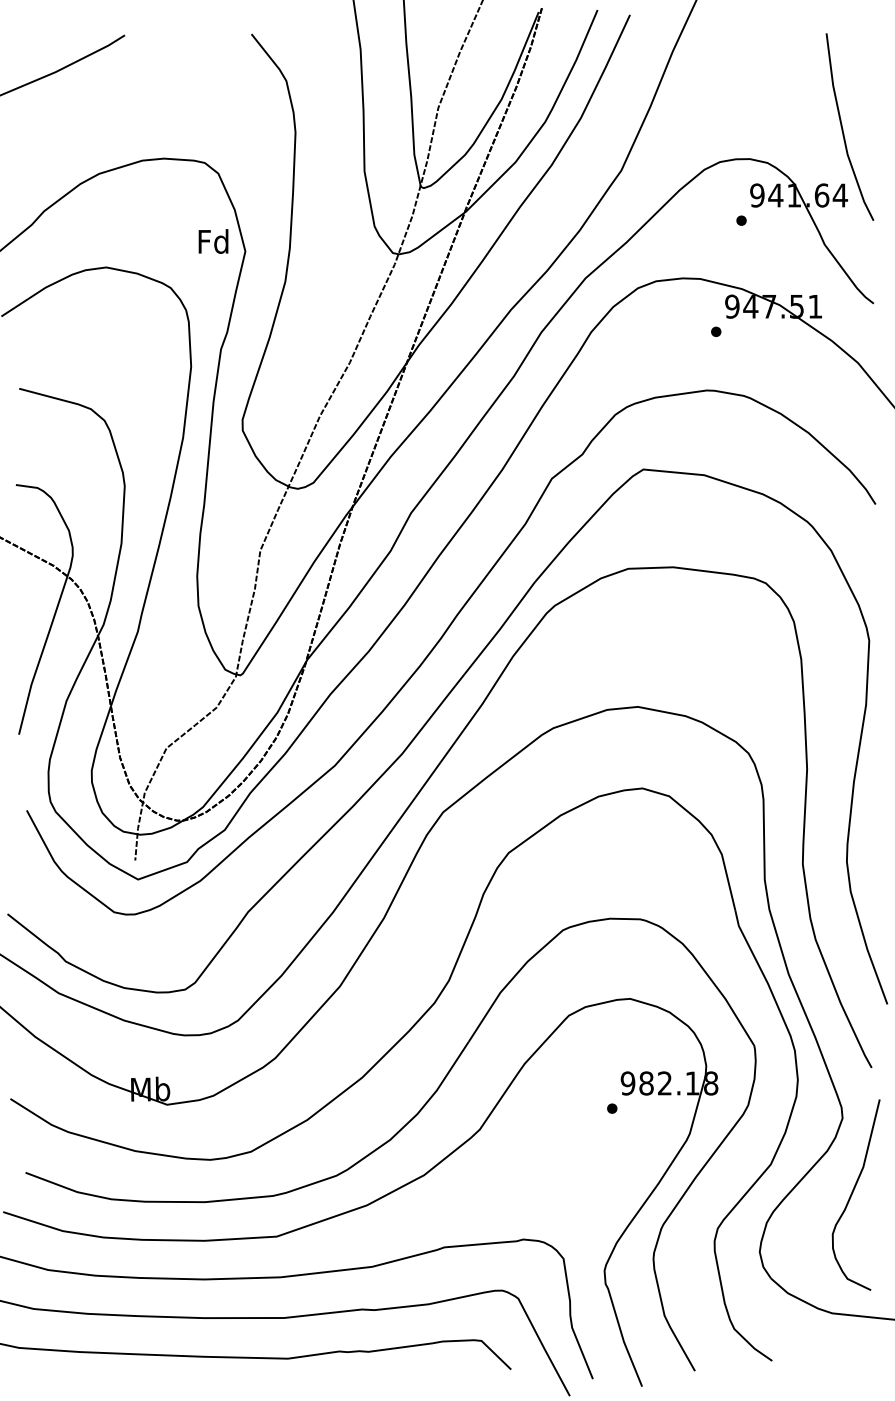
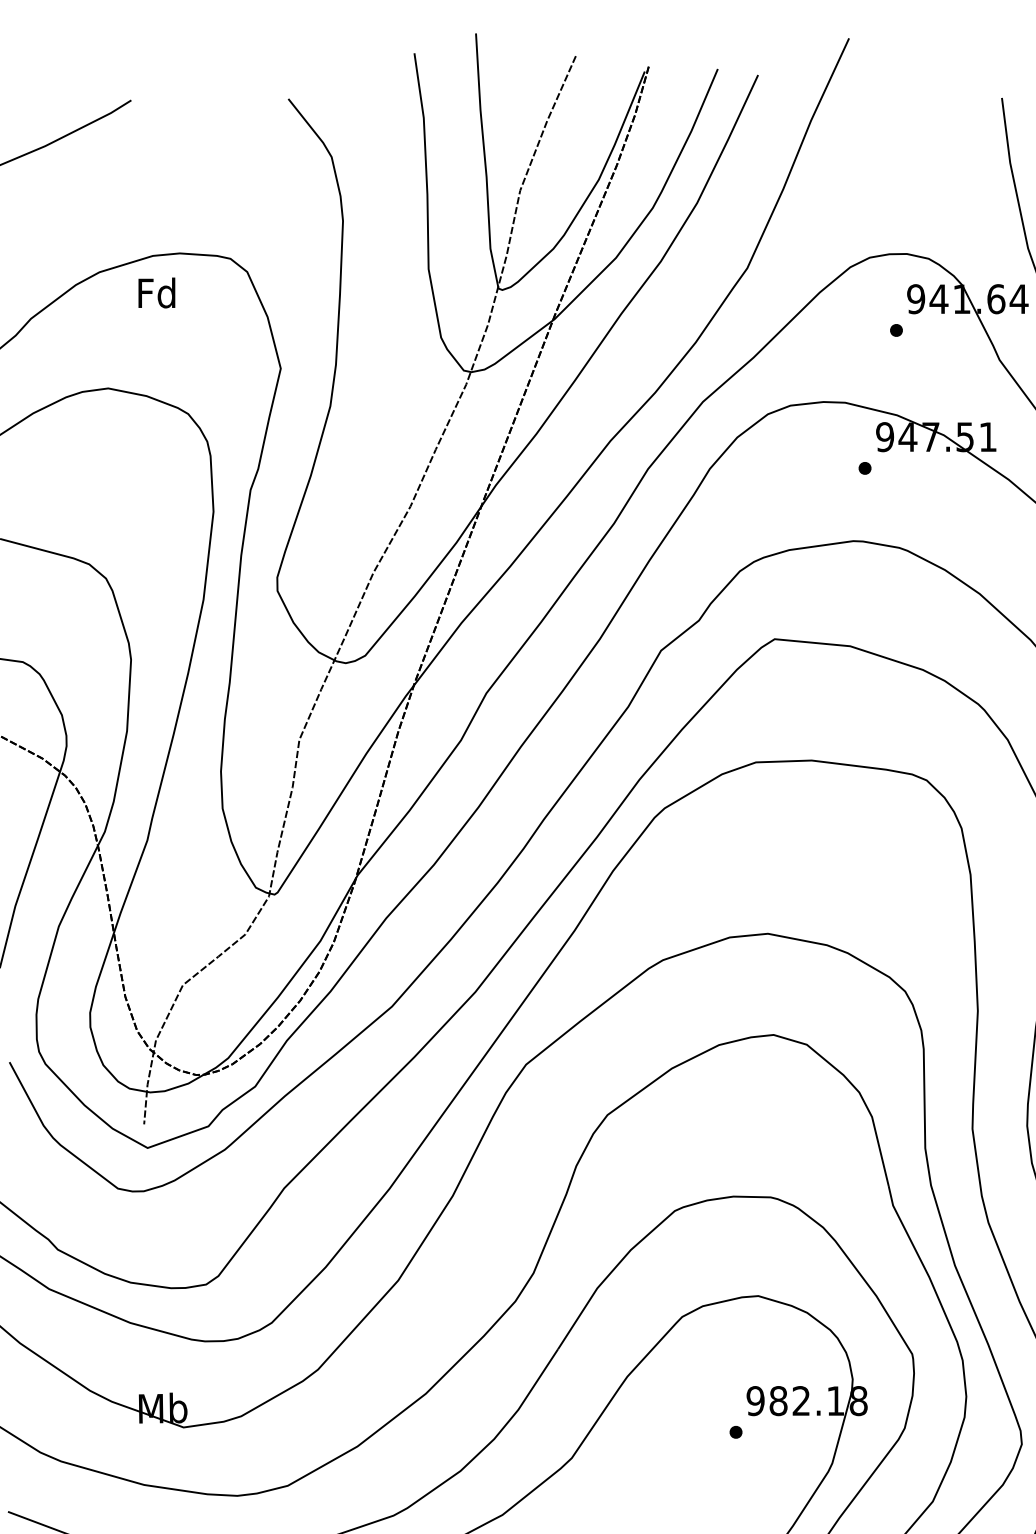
text: (213, 241) -> (156, 292), moved

